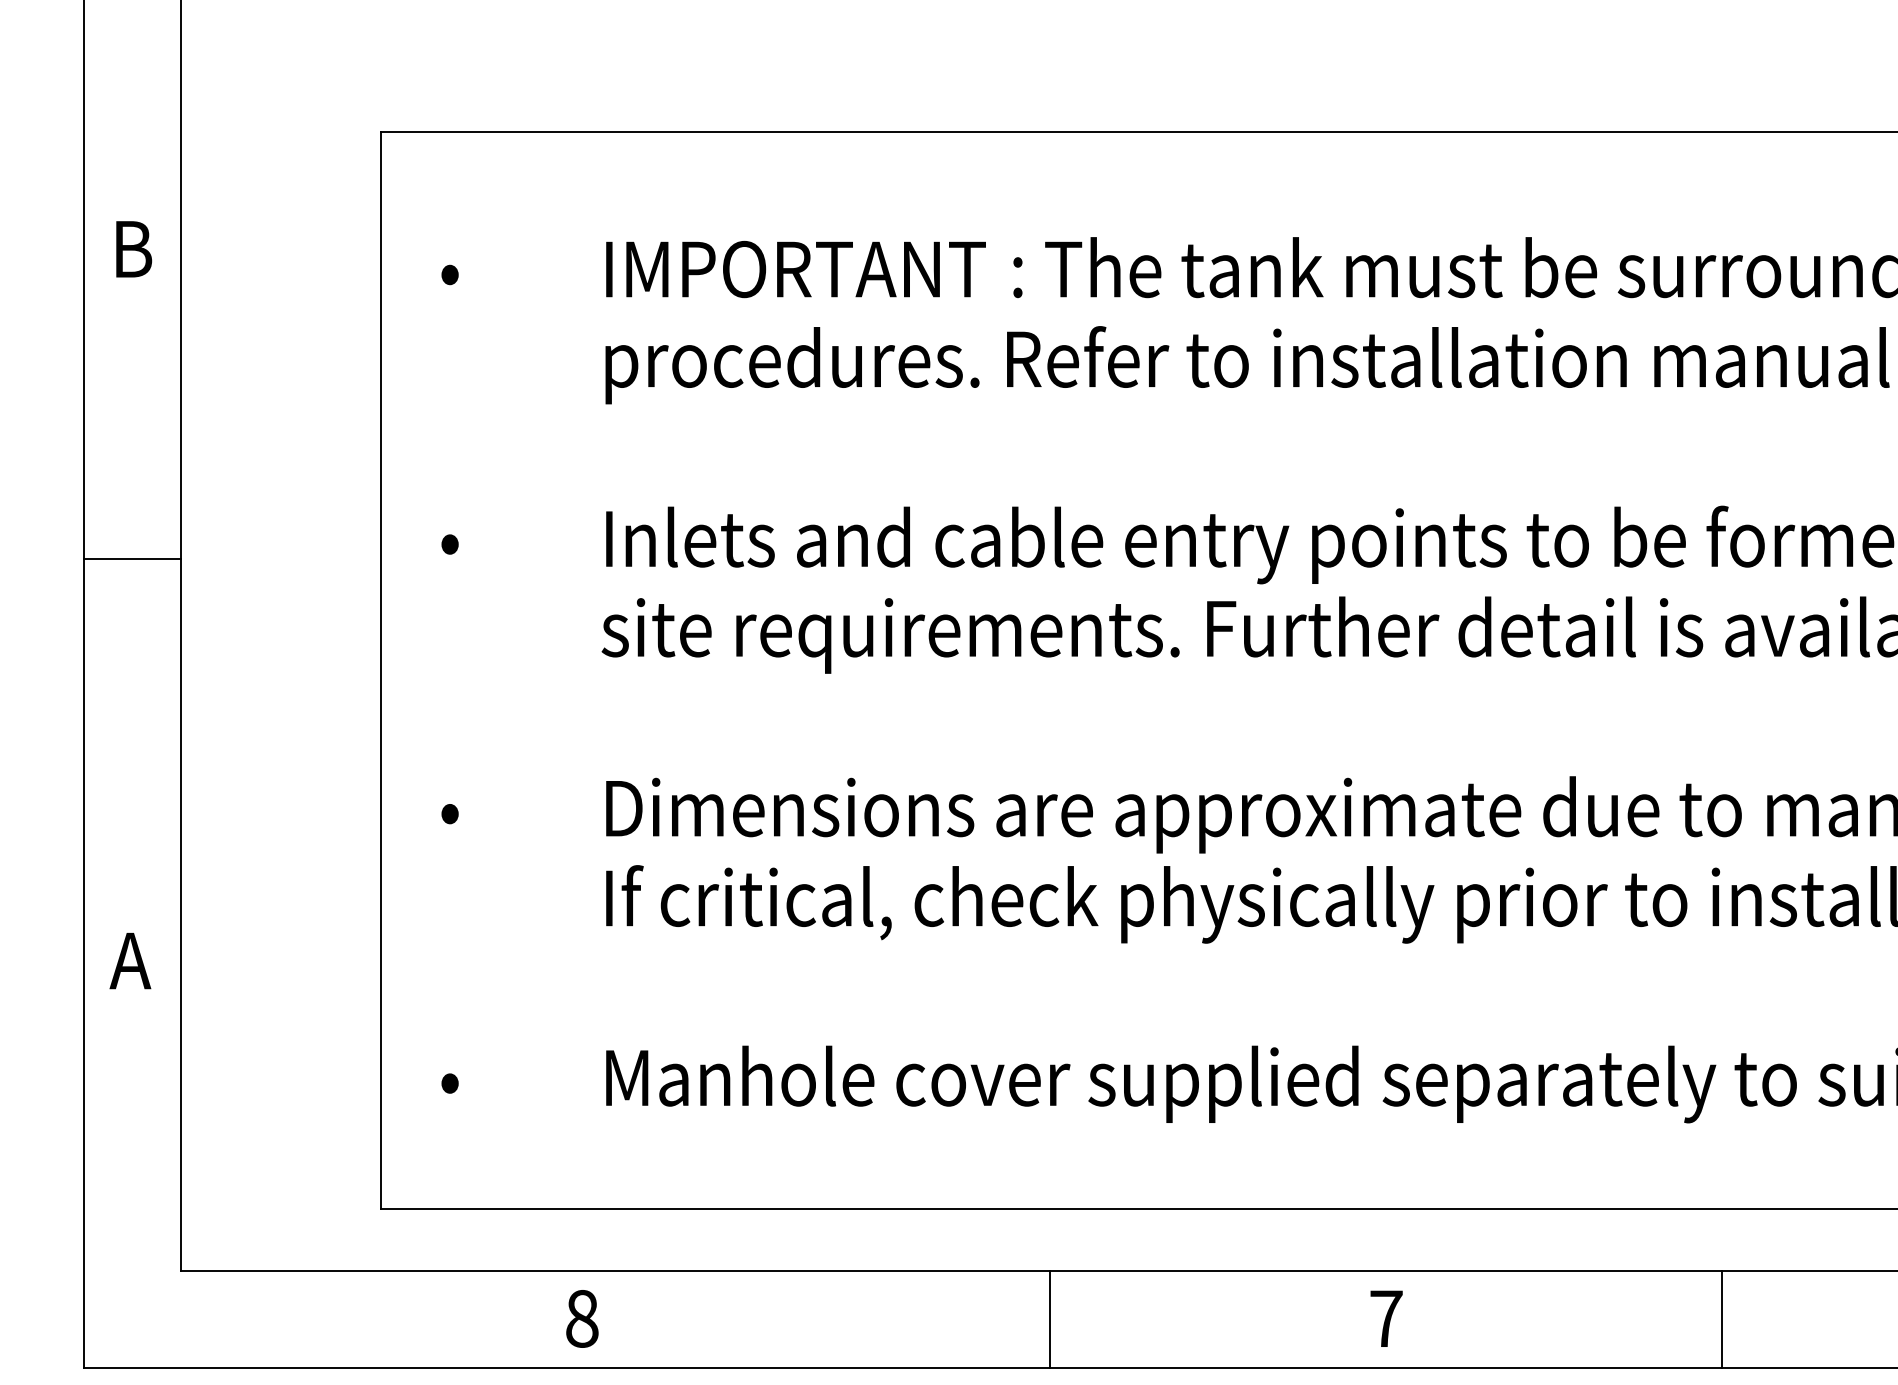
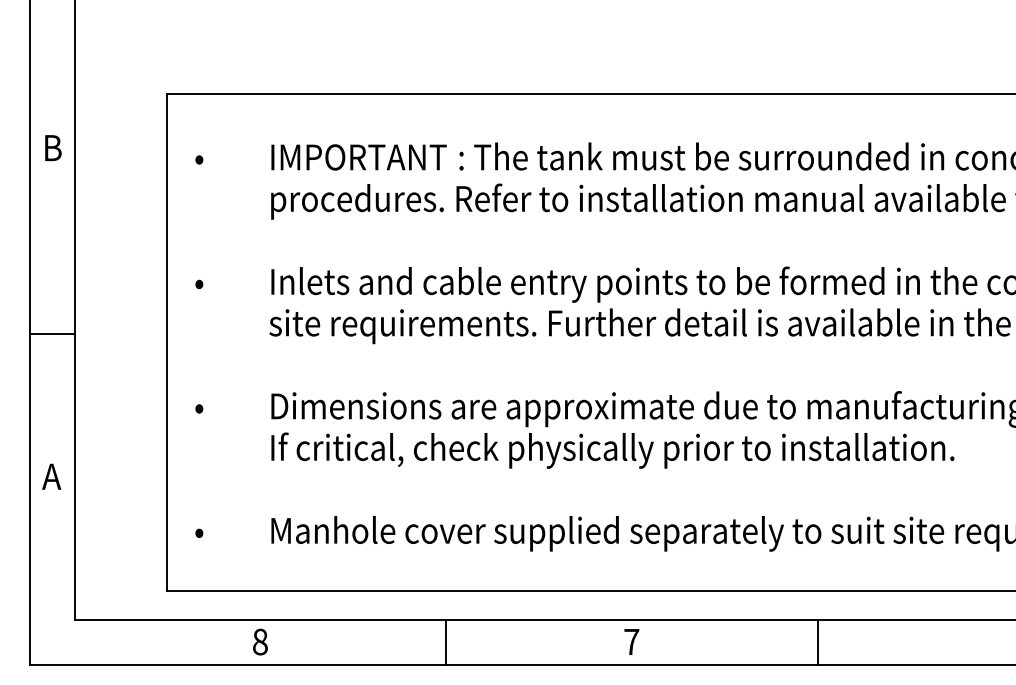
line: (132, 559) -> (52, 334), moved
line: (1050, 1319) -> (446, 642), moved
line: (1721, 1319) -> (817, 642), moved

